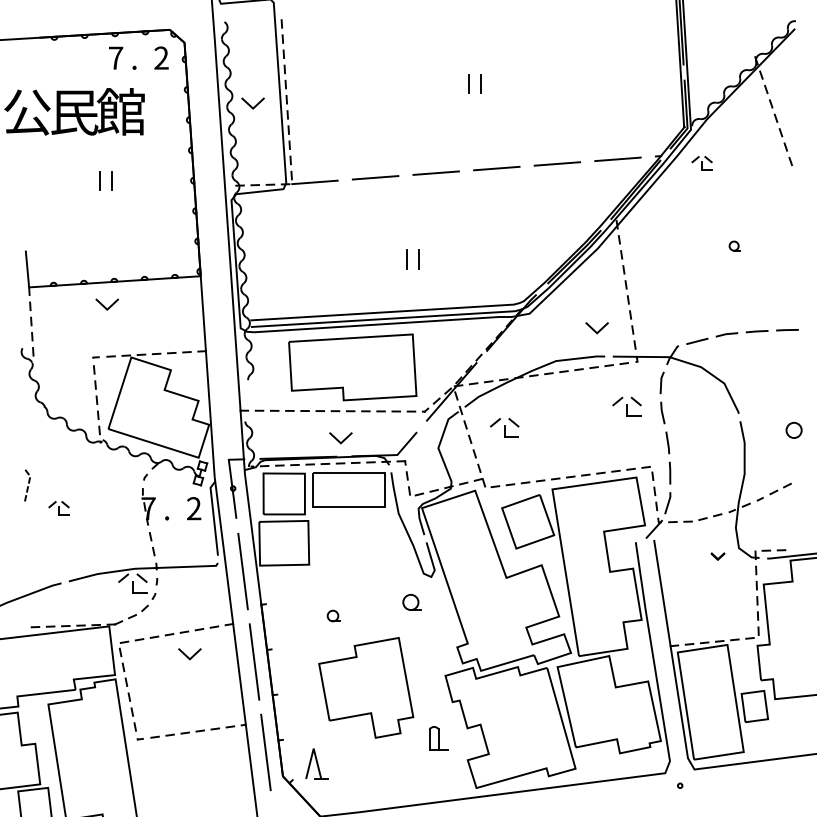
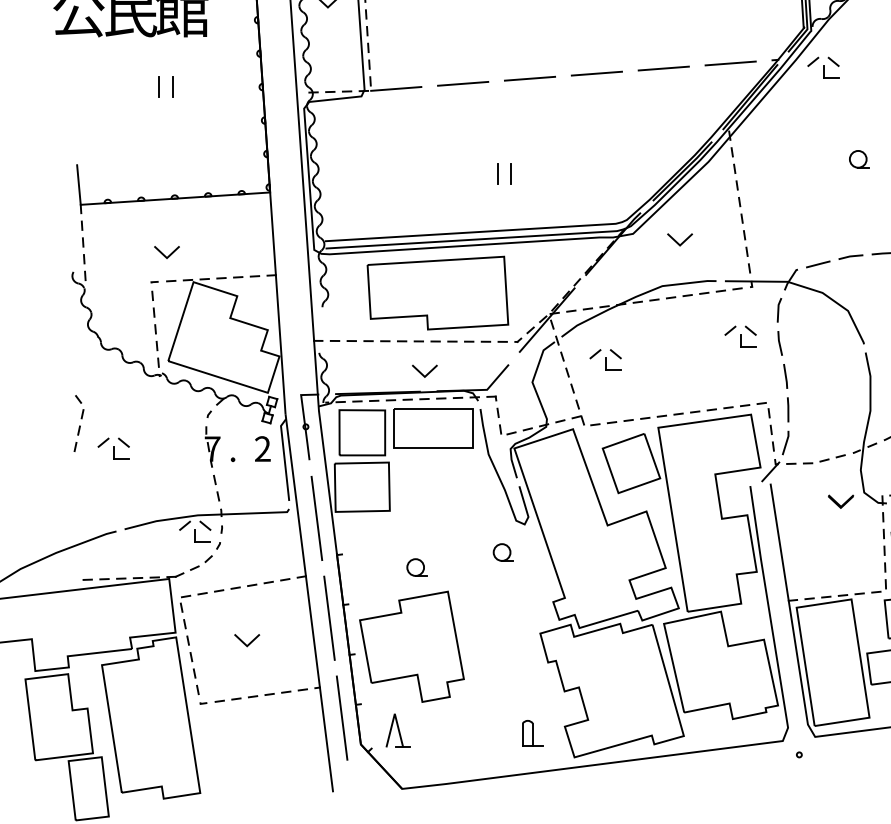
part: (701, 163) -> (822, 68), size x1.43
part: (734, 245) -> (859, 158), size x1.67
line: (105, 306) -> (165, 254), moved
line: (594, 329) -> (677, 241), moved
part: (27, 485) -> (78, 423), size x1.67
part: (58, 508) -> (113, 448), size x1.43
part: (717, 556) -> (840, 501), size x1.67
part: (333, 615) -> (416, 566), size x1.43
line: (187, 655) -> (244, 641), moved
part: (366, 687) -> (412, 646), moved
part: (438, 738) -> (532, 733), moved

